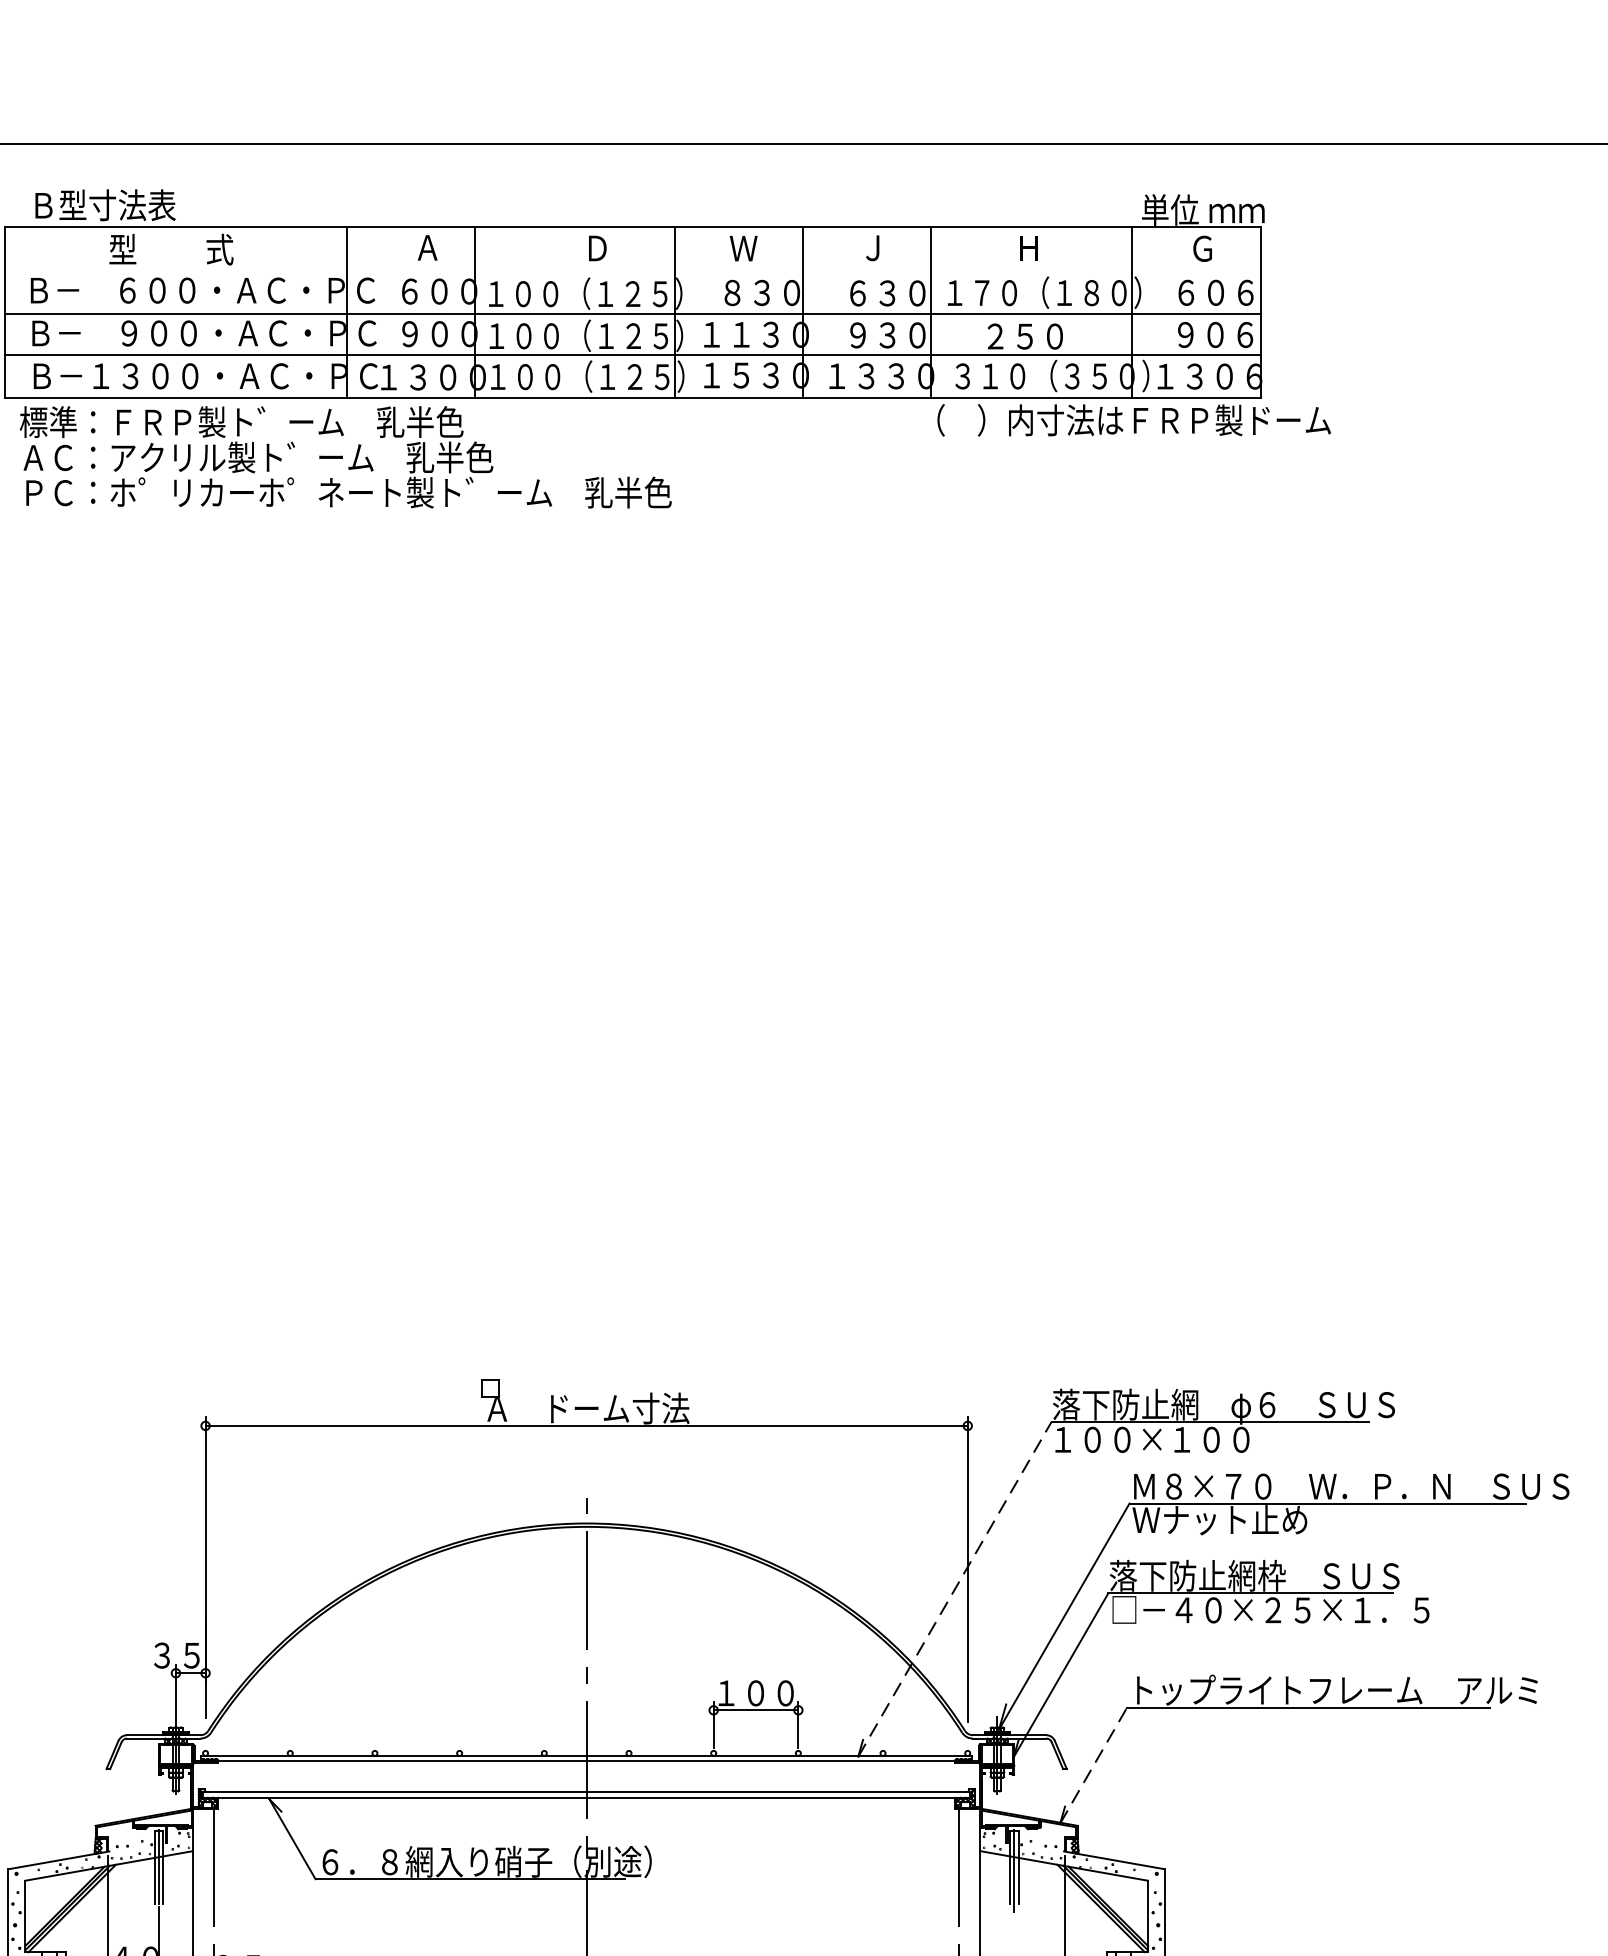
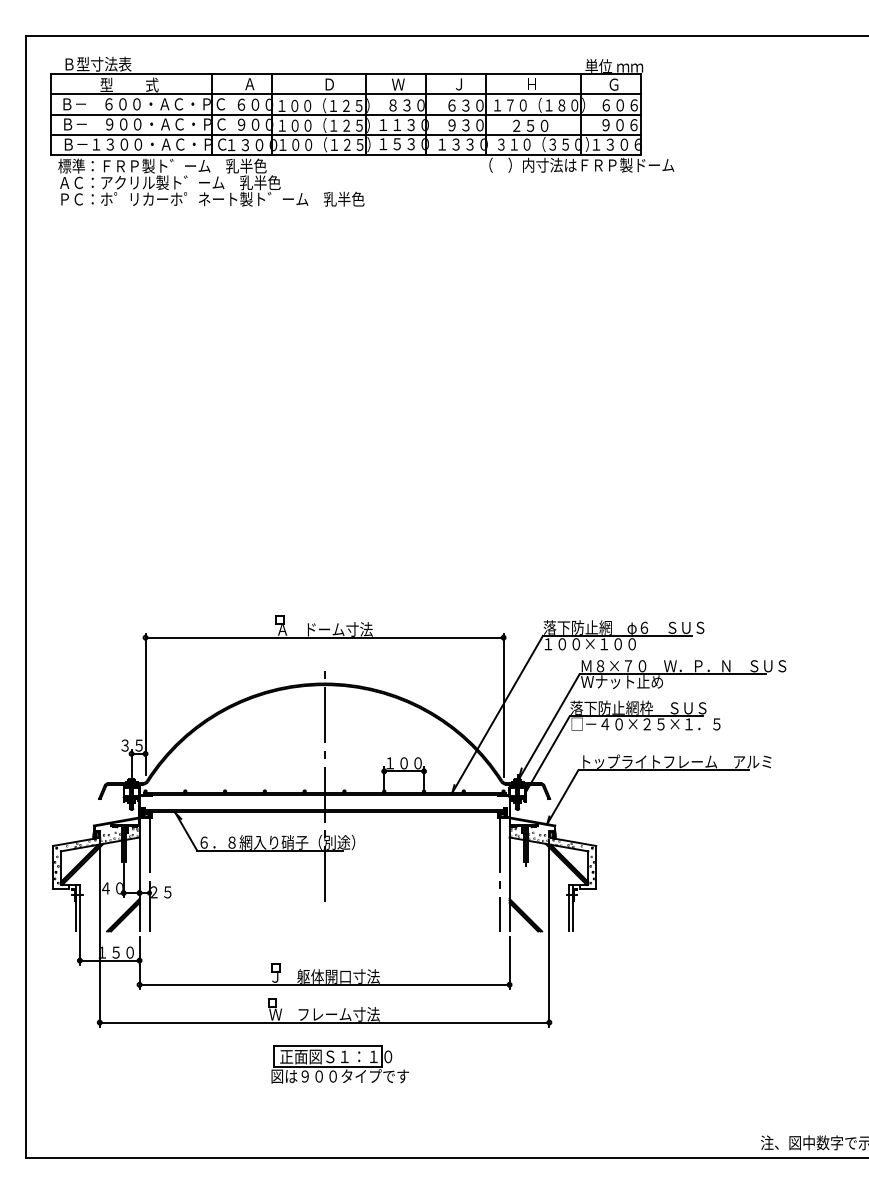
line: (633, 269) -> (346, 94), added
line: (954, 1589) -> (497, 714), dashed -> solid
line: (1095, 1763) -> (563, 796), dashed -> solid

